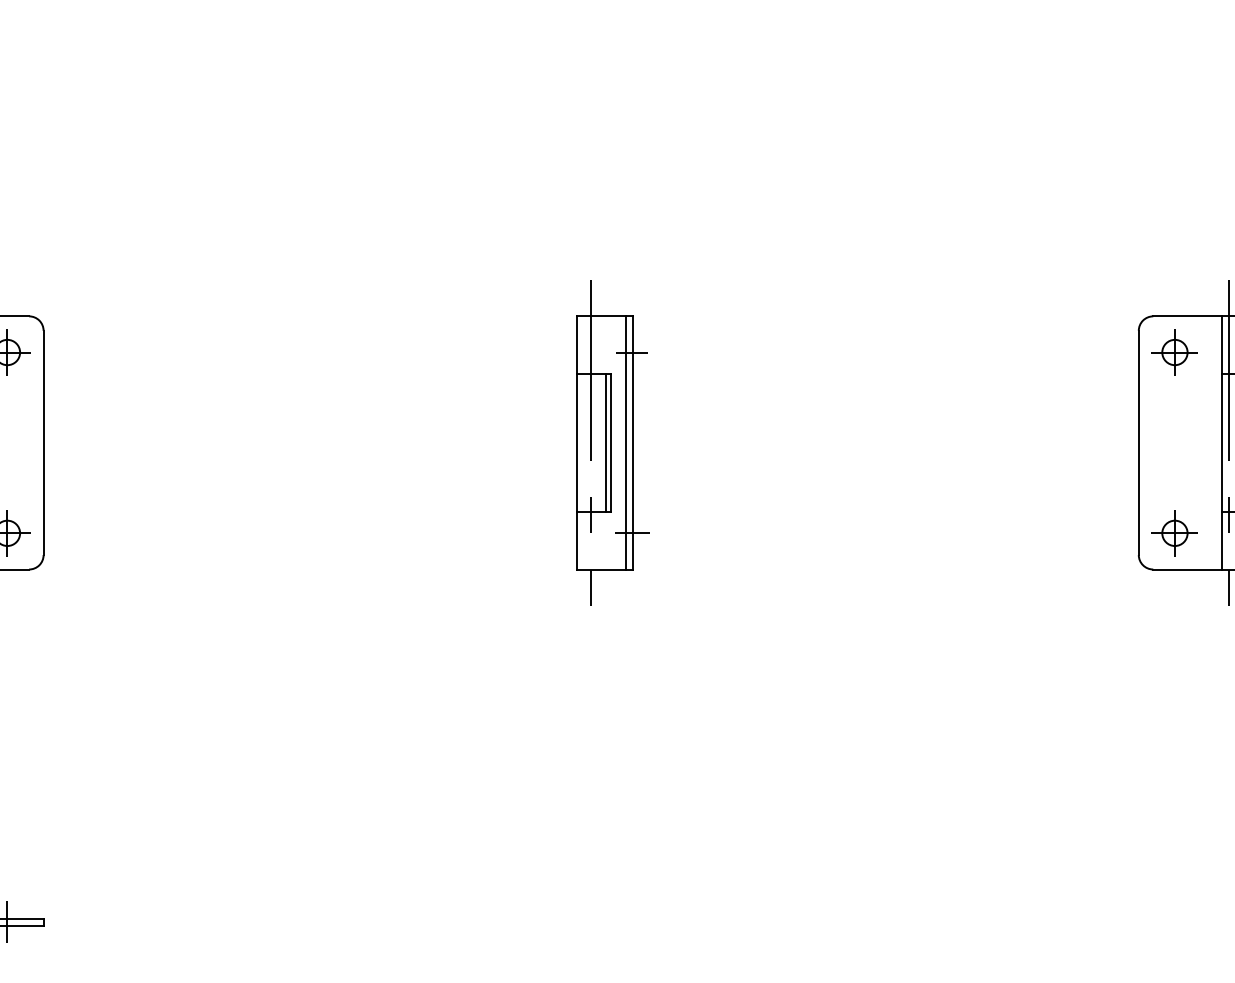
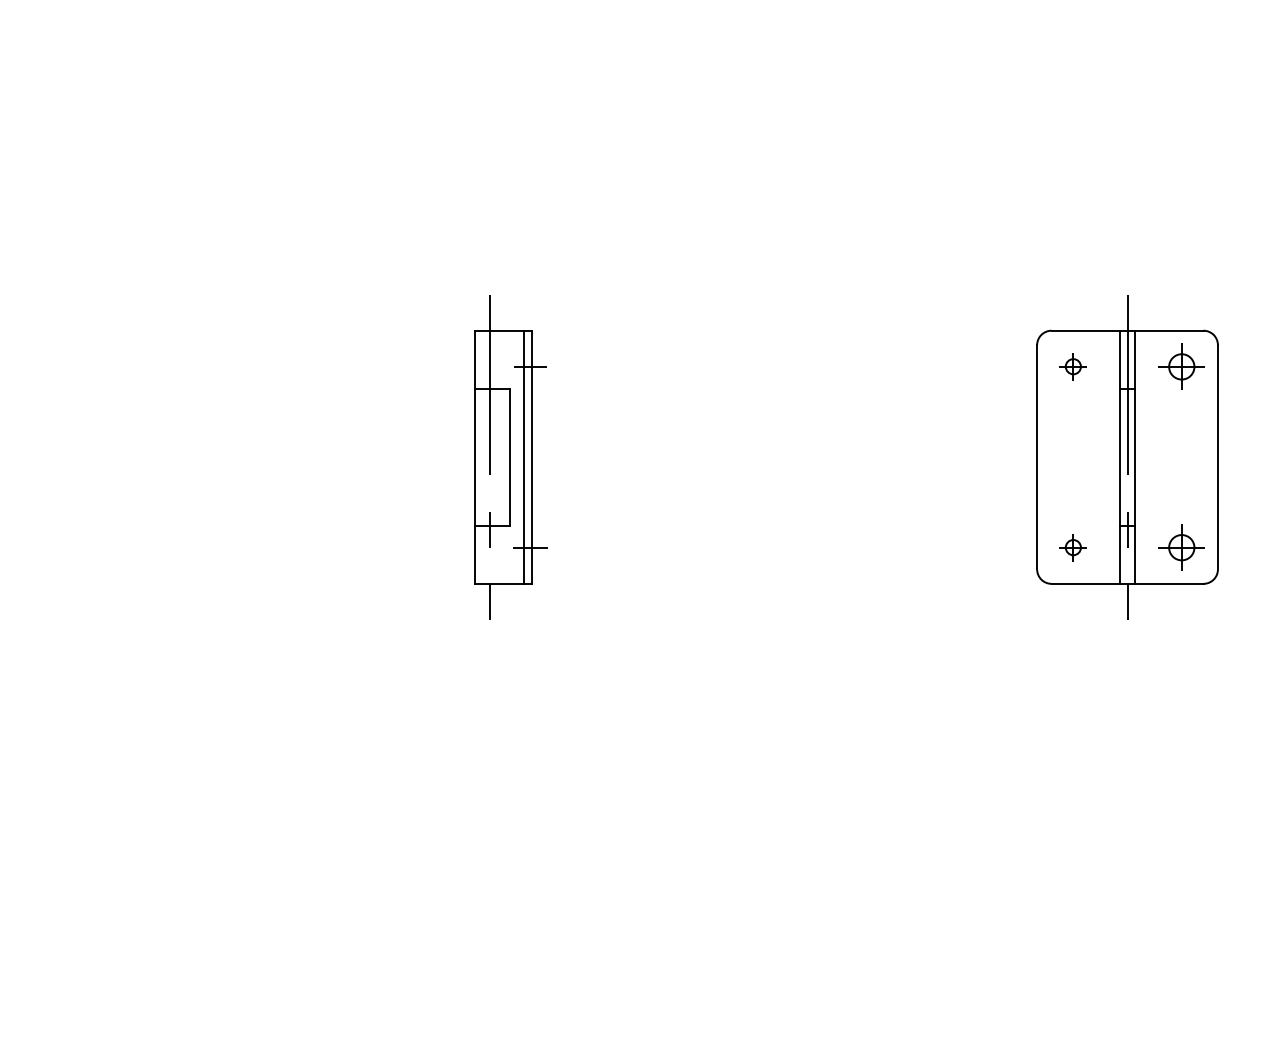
part: (1175, 352) -> (1073, 366), size x0.6
line: (606, 443) -> (504, 457), removed
part: (1175, 533) -> (1073, 547), size x0.6

